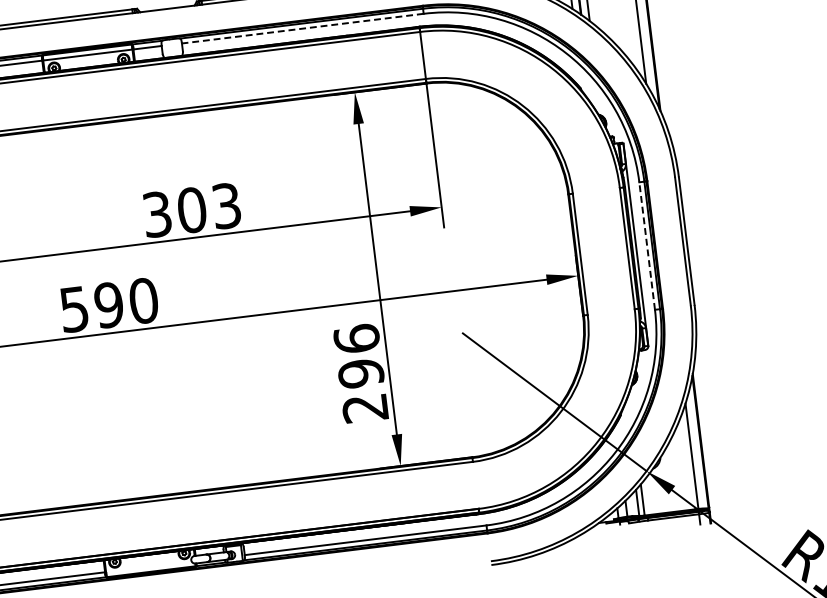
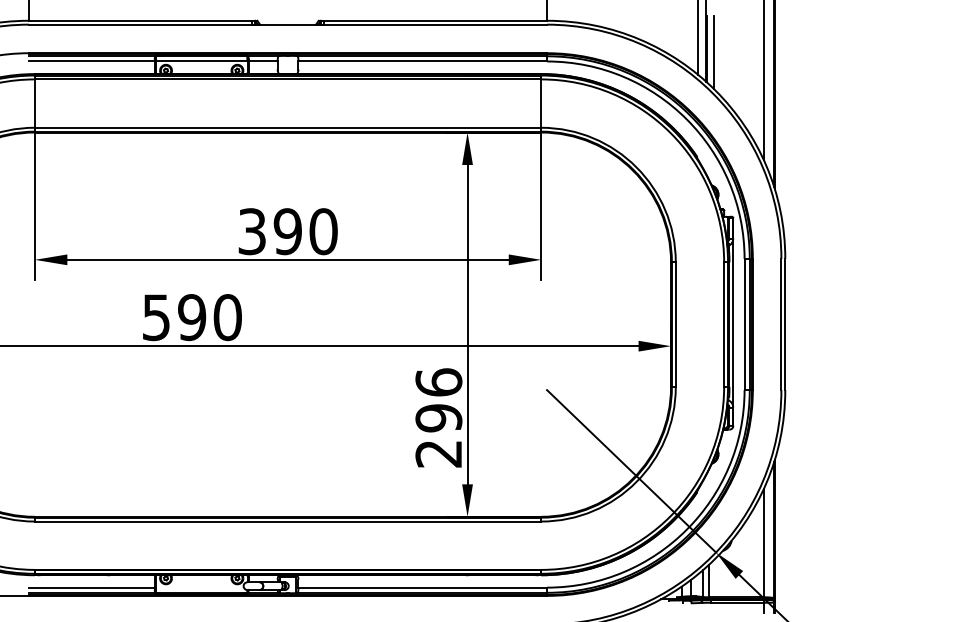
line: (302, 28) -> (422, 61), dashed -> solid
text: (209, 207) -> (305, 231), 303 -> 390
line: (647, 245) -> (744, 324), dashed -> solid

